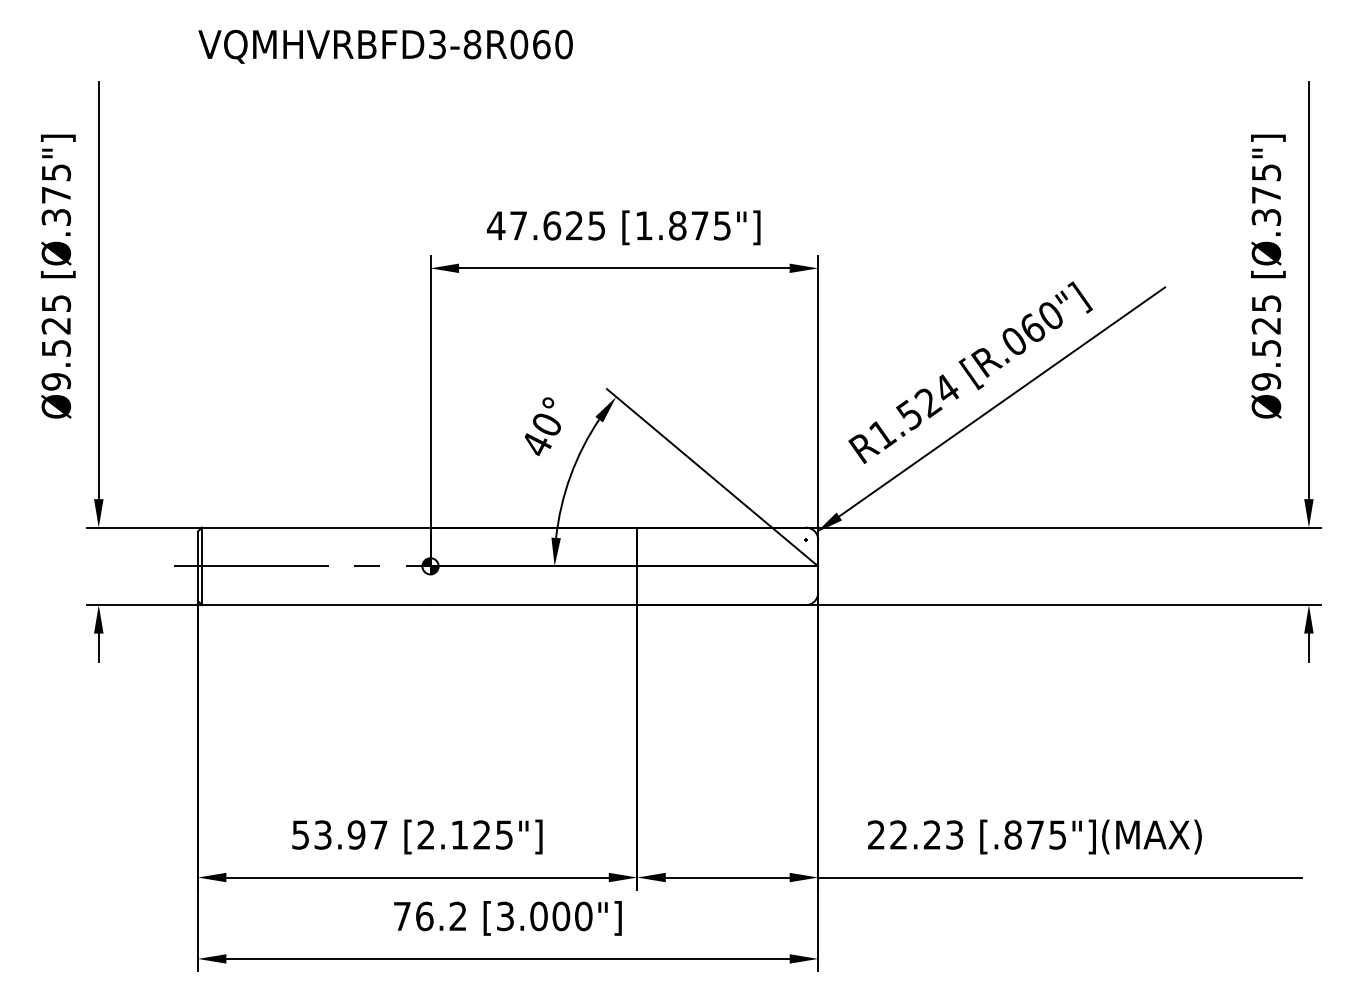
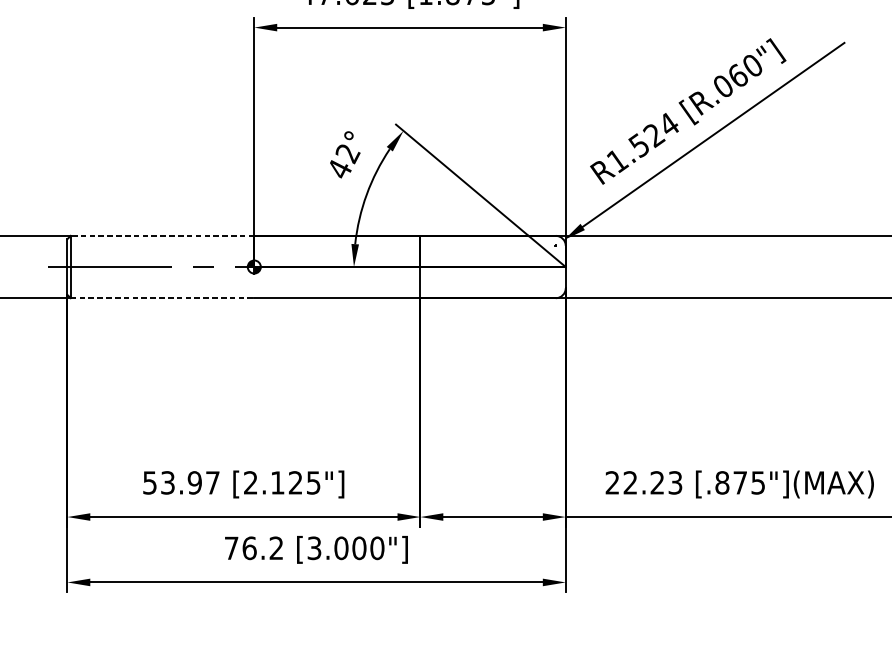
text: (546, 425) -> (347, 153), 40° -> 42°
line: (315, 527) -> (161, 235), solid -> dashed
line: (316, 605) -> (162, 298), solid -> dashed

